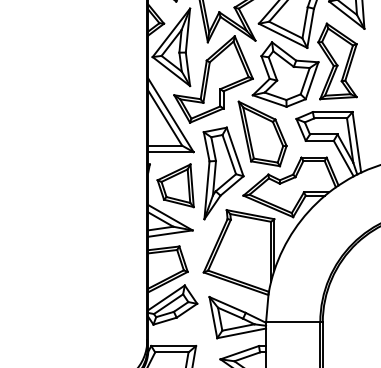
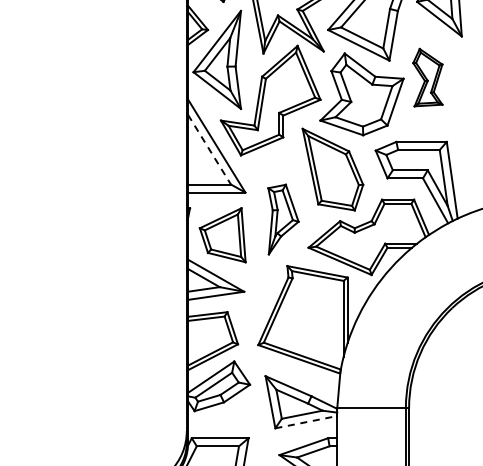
part: (337, 61) -> (427, 77), size x0.6
line: (165, 118) -> (209, 149), solid -> dashed
part: (223, 173) -> (283, 219), size x0.6
line: (241, 333) -> (306, 422), solid -> dashed

